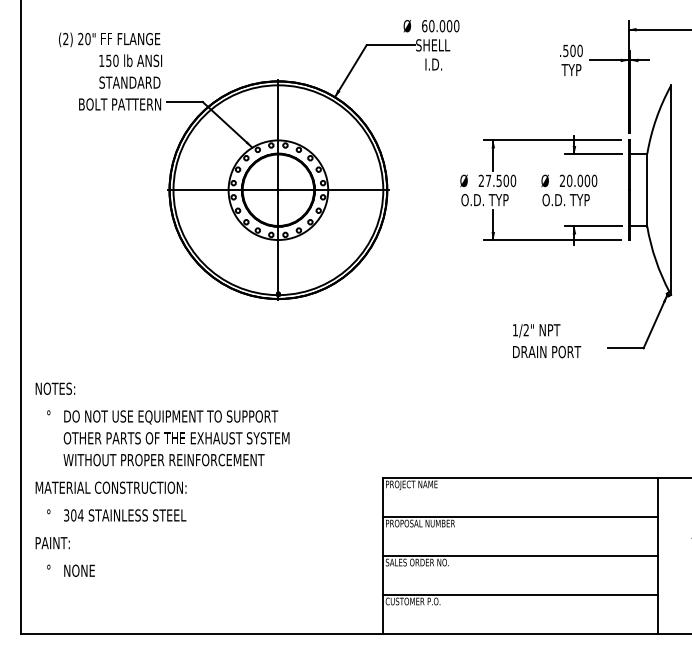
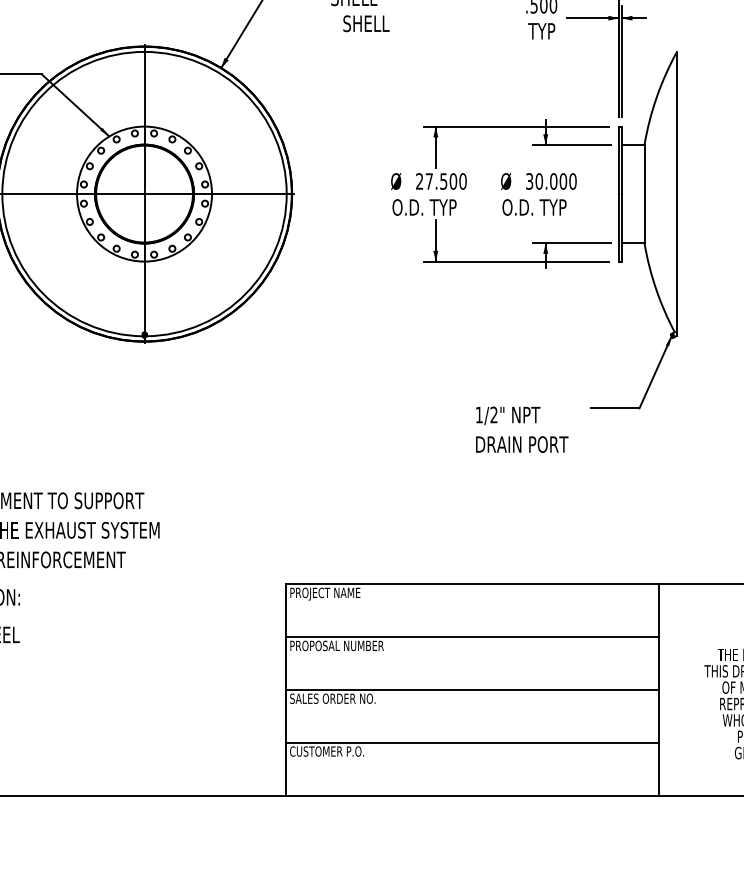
text: (442, 64) -> (366, 23), I.D. -> SHELL
text: (562, 181) -> (529, 182), 20.000 -> 30.000
text: (547, 341) -> (522, 430), moved

